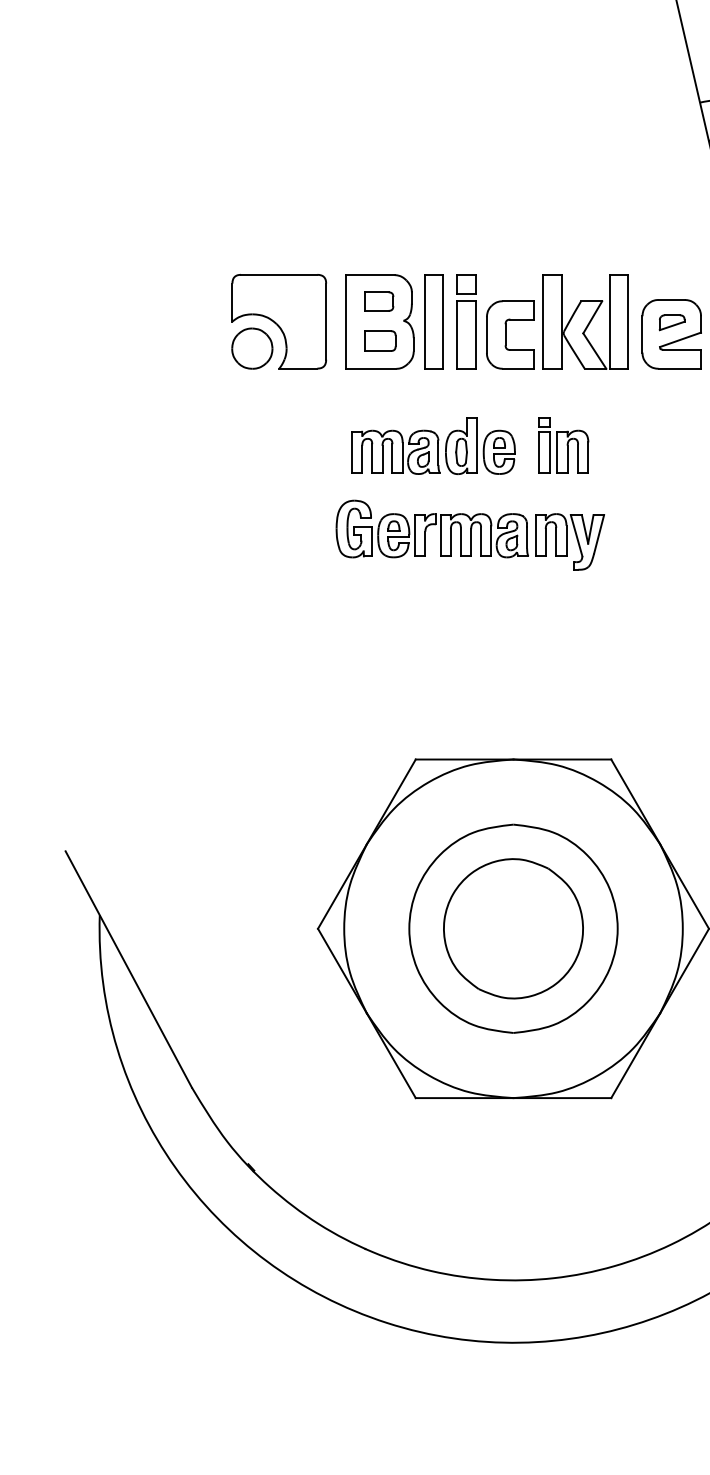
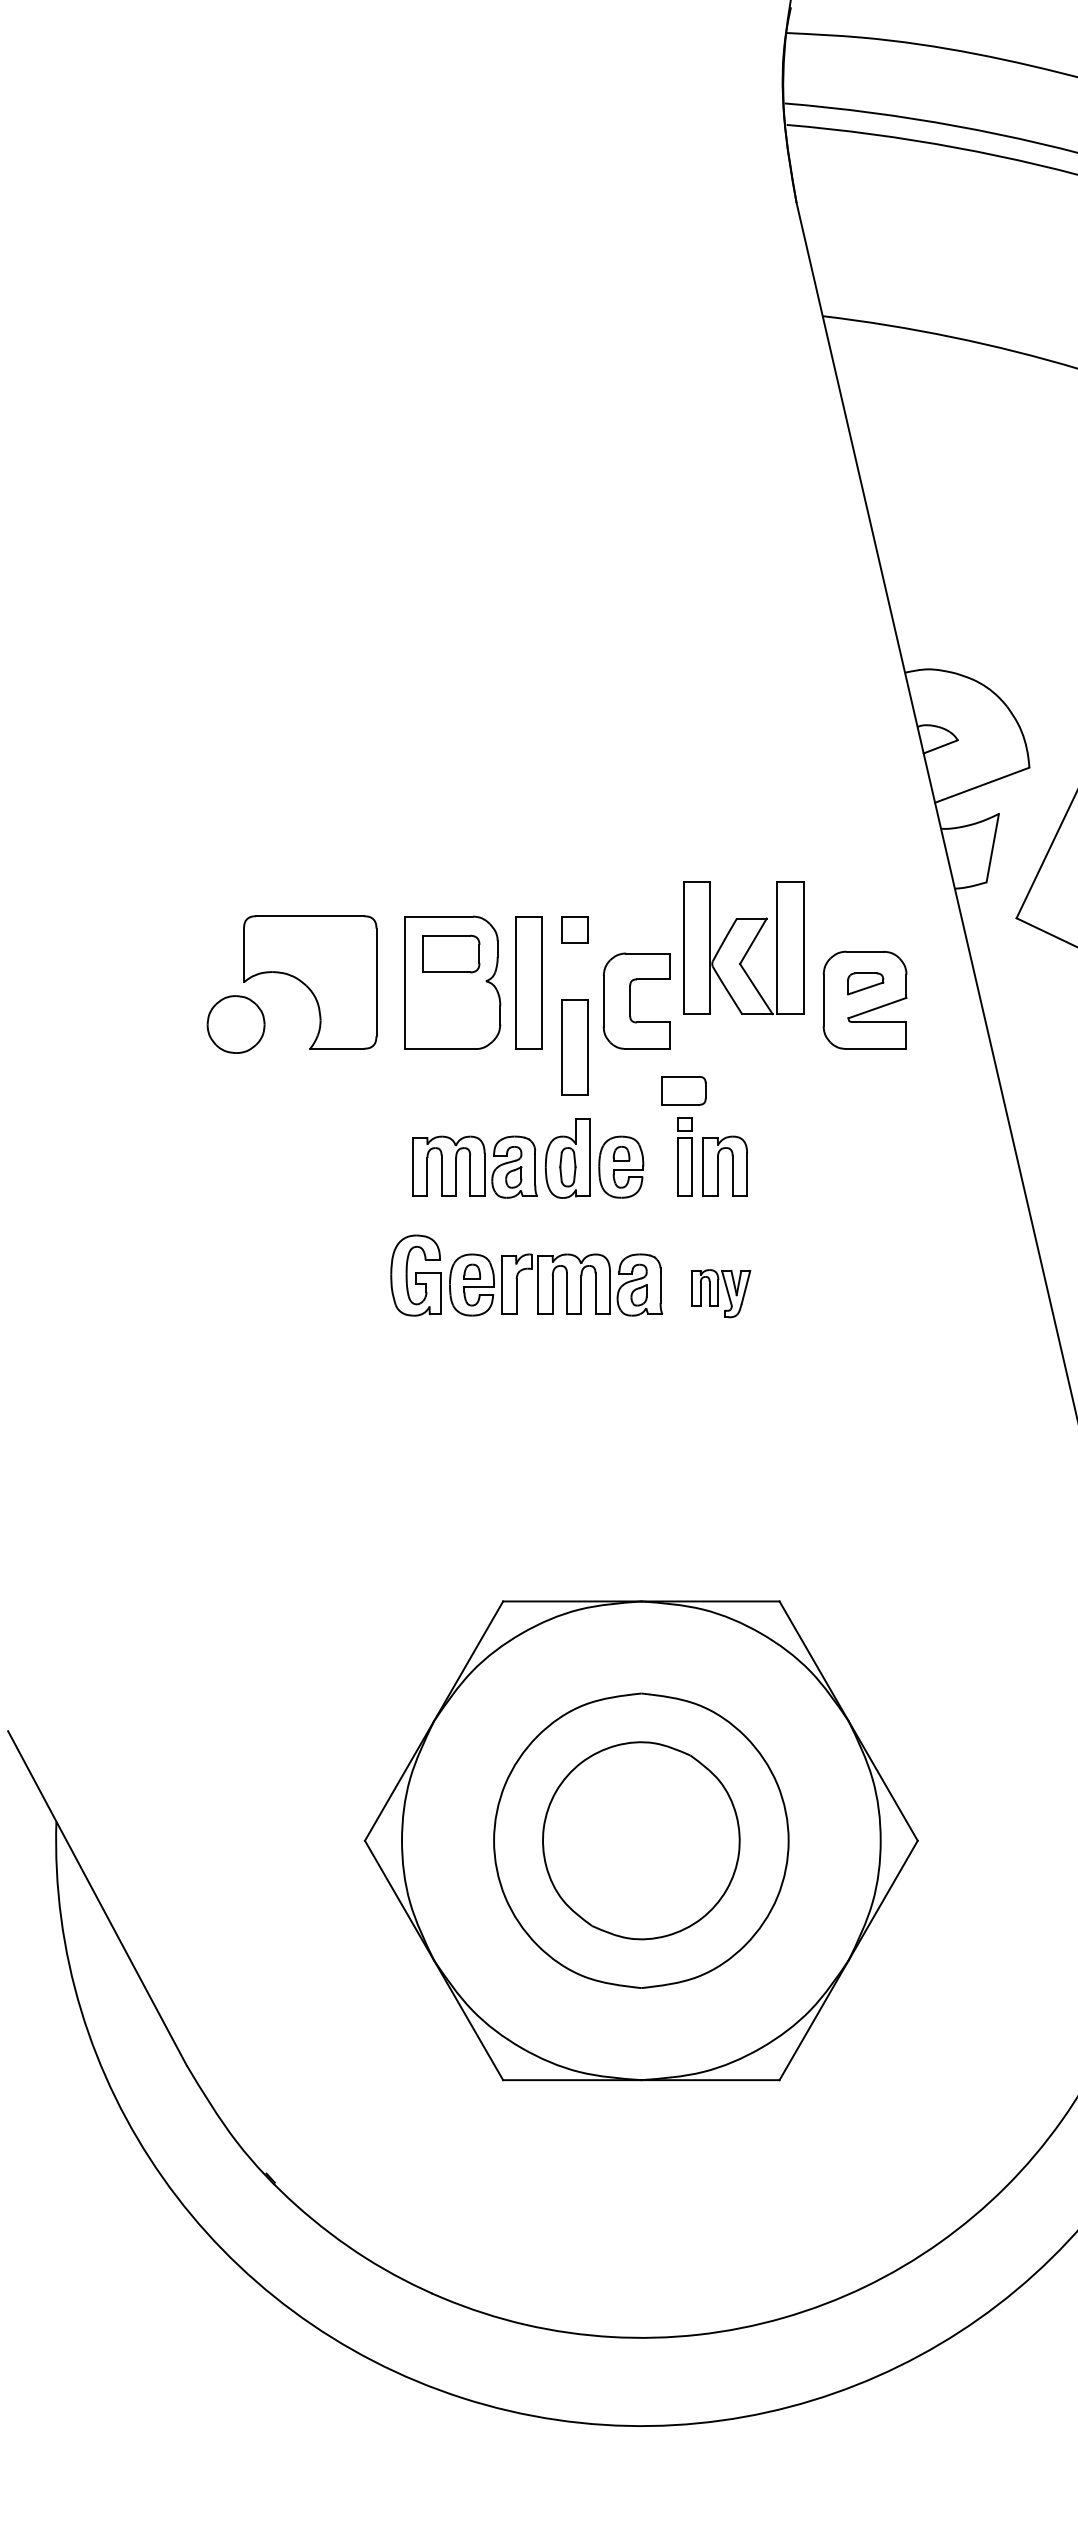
part: (379, 301) -> (451, 953), size x1.4
part: (585, 322) -> (743, 948), moved
part: (466, 335) -> (574, 1047), moved
part: (379, 340) -> (683, 1090), moved
part: (251, 348) -> (235, 1024), moved
part: (570, 541) -> (721, 1293), size x0.6

